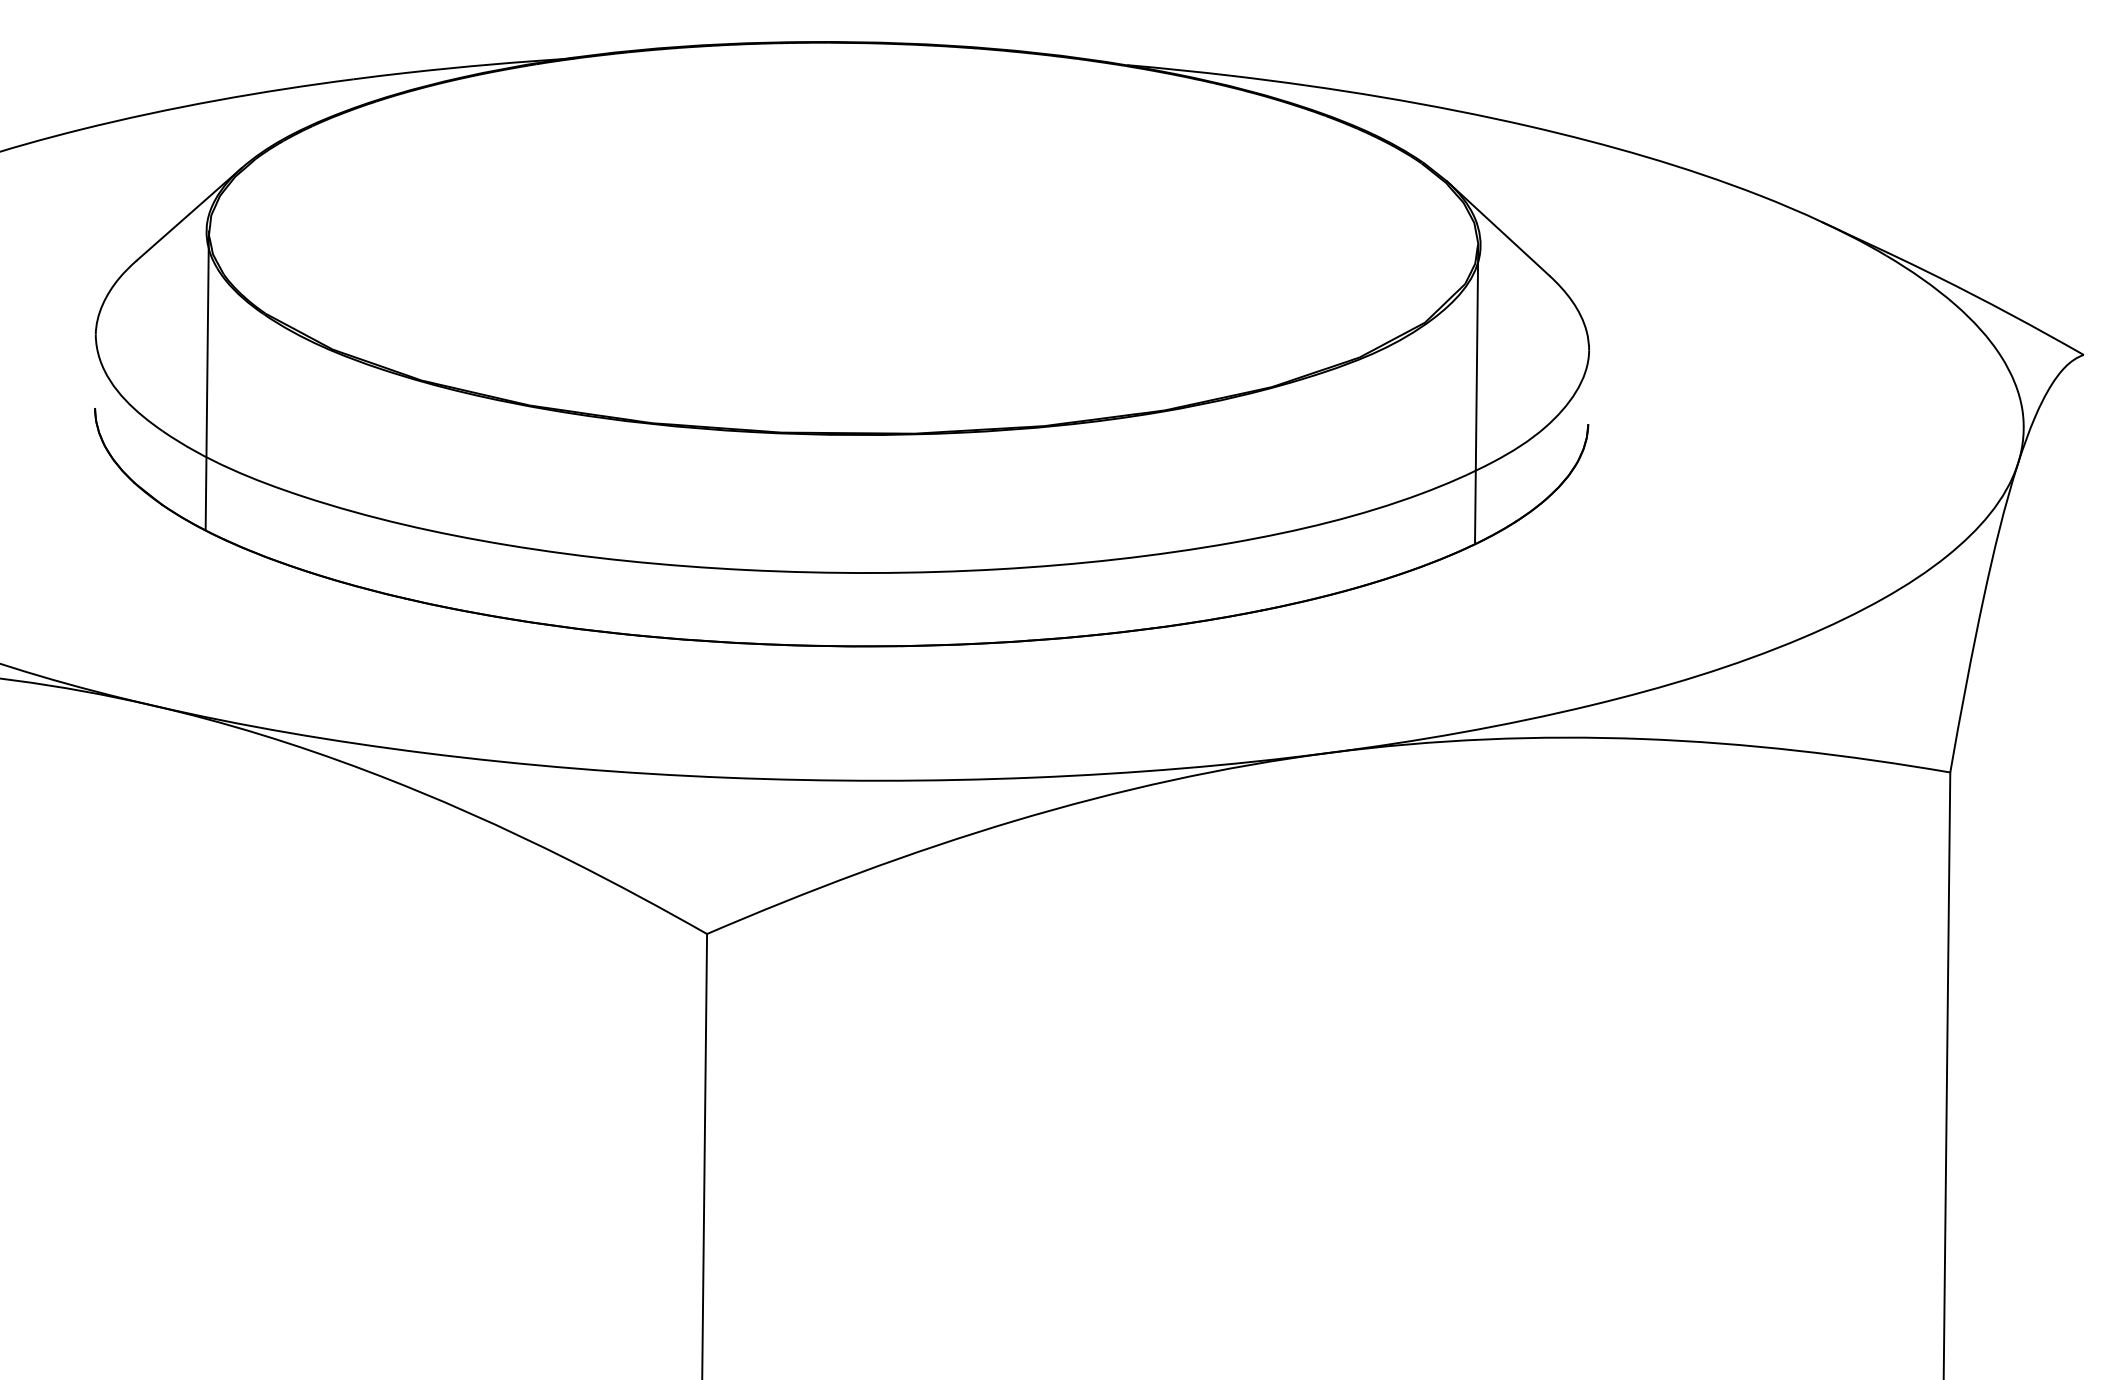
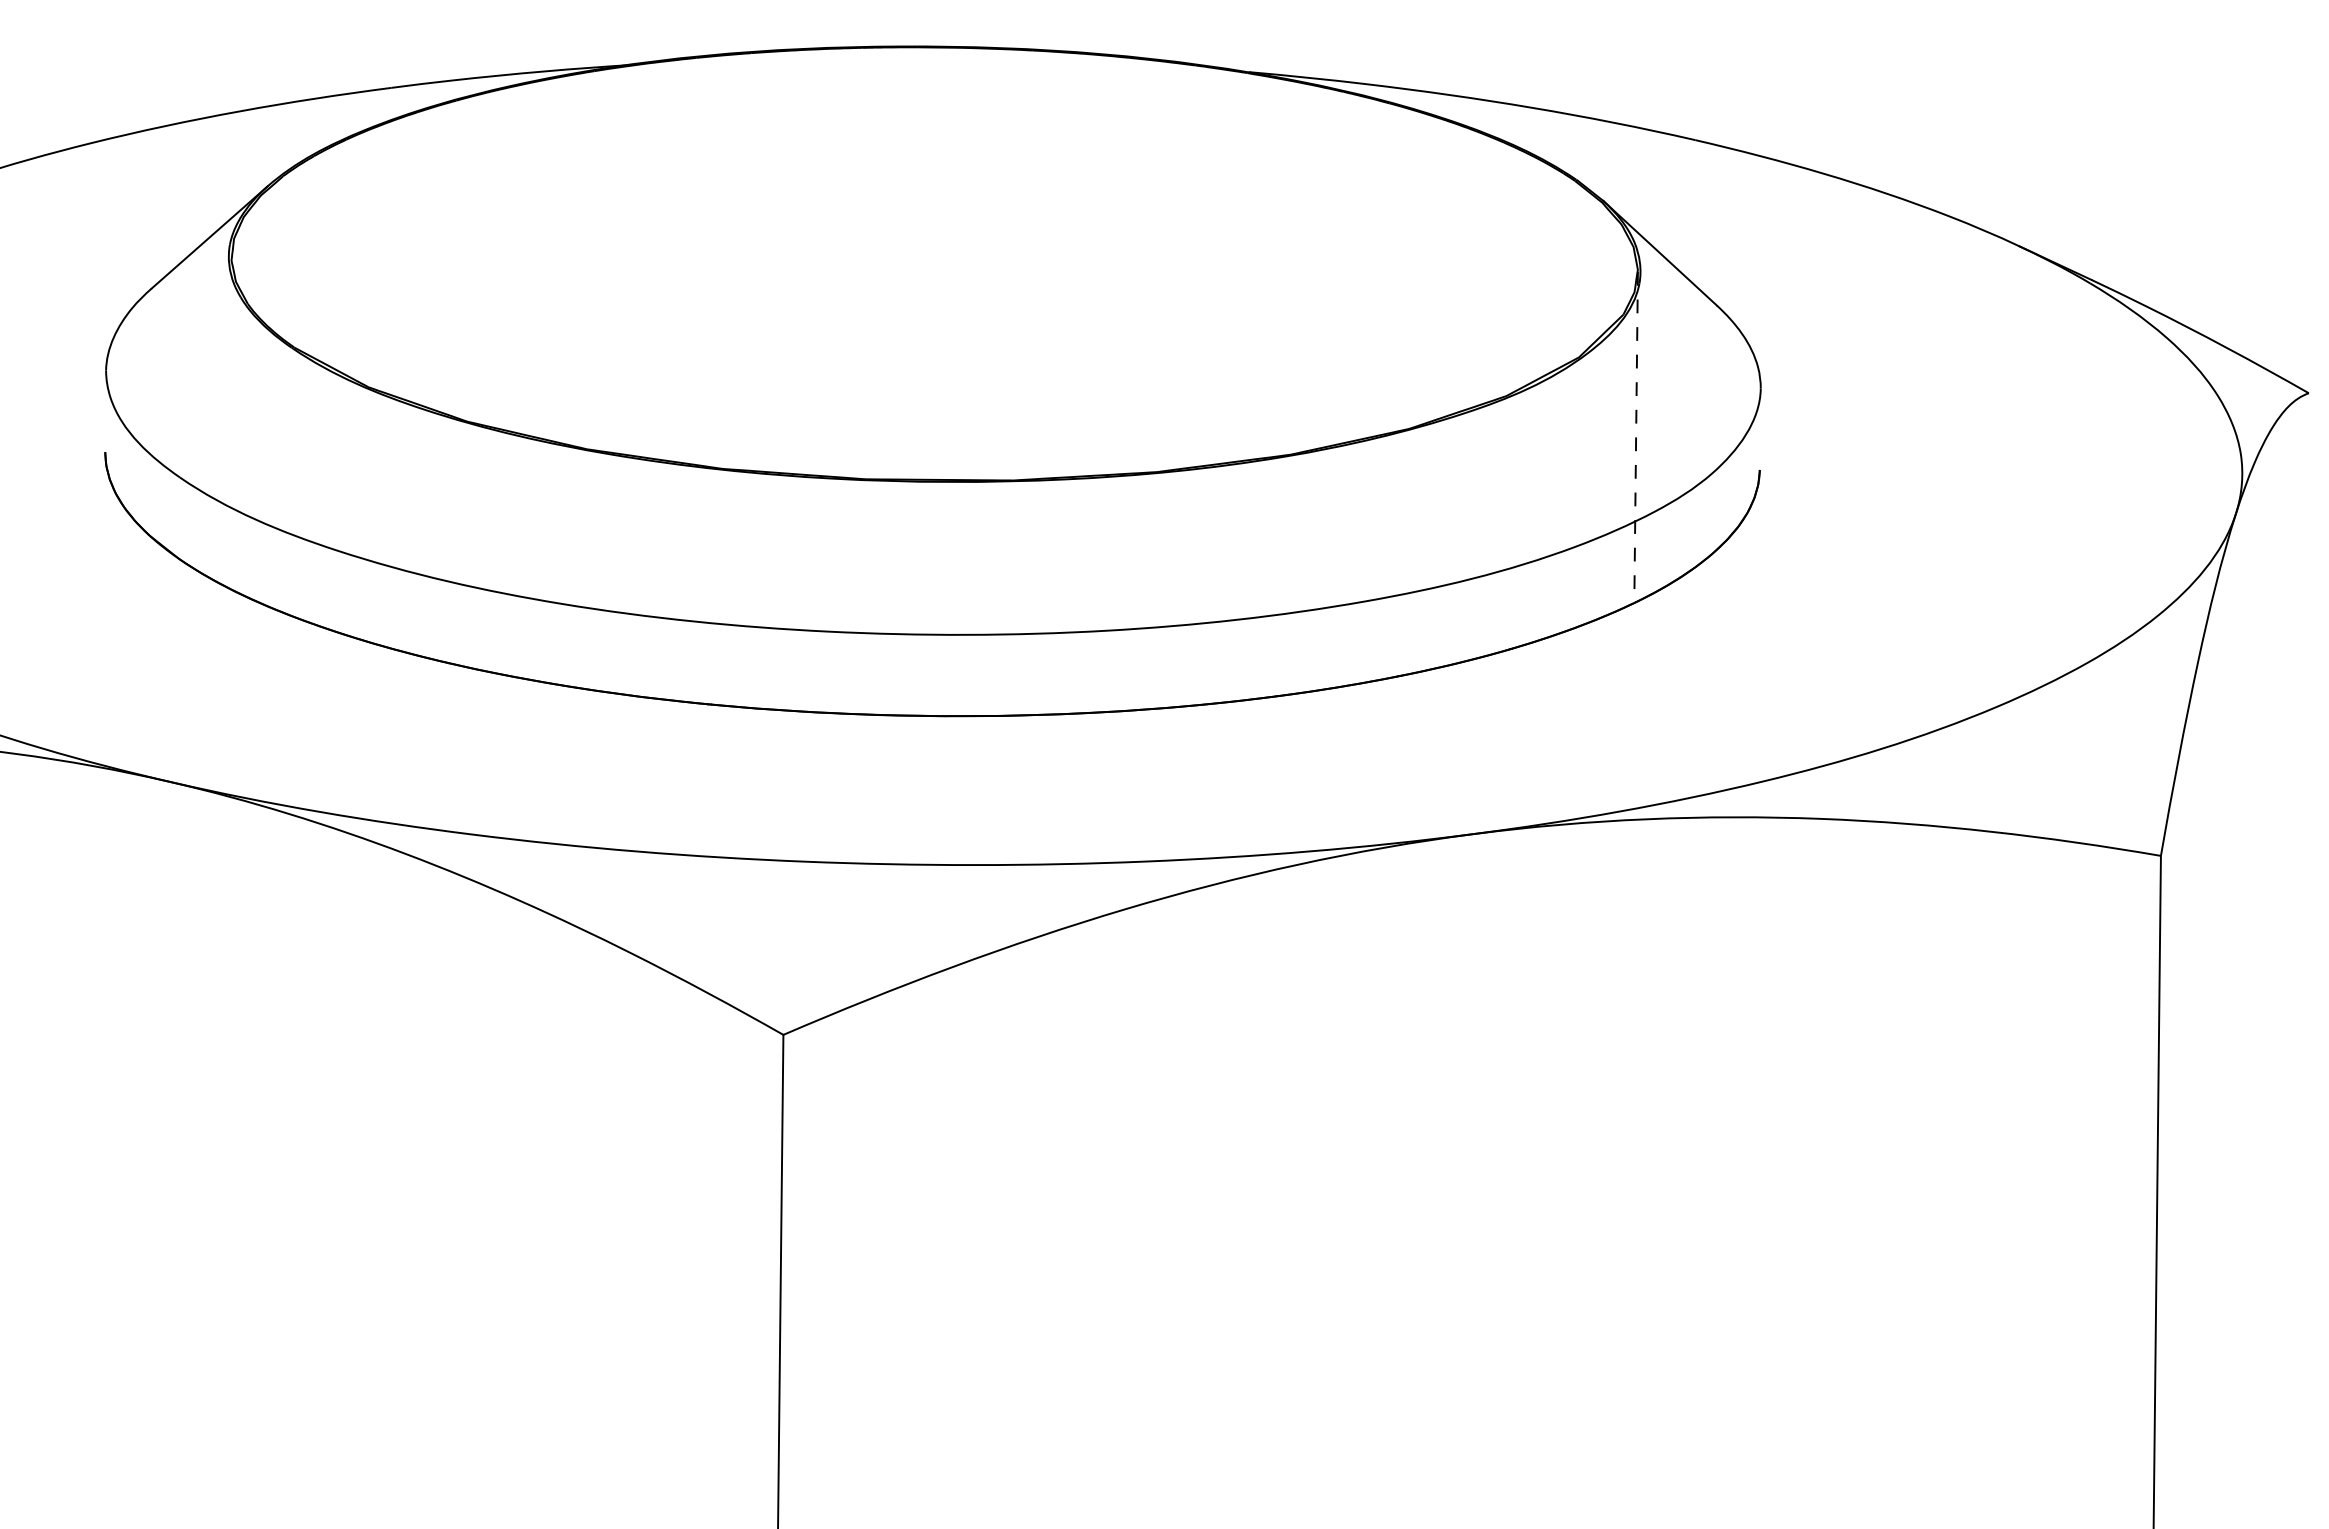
line: (207, 380) -> (229, 421), removed
line: (1476, 393) -> (1636, 436), solid -> dashed

